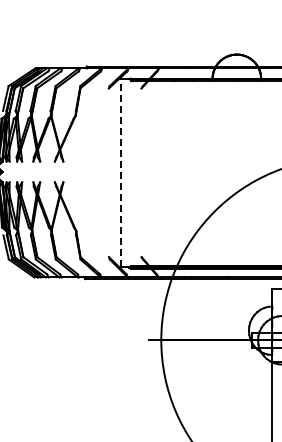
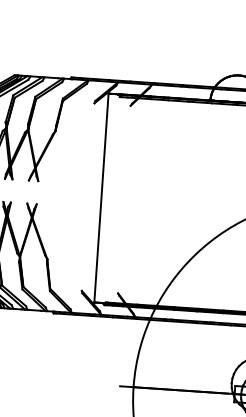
line: (120, 172) -> (100, 197), dashed -> solid

